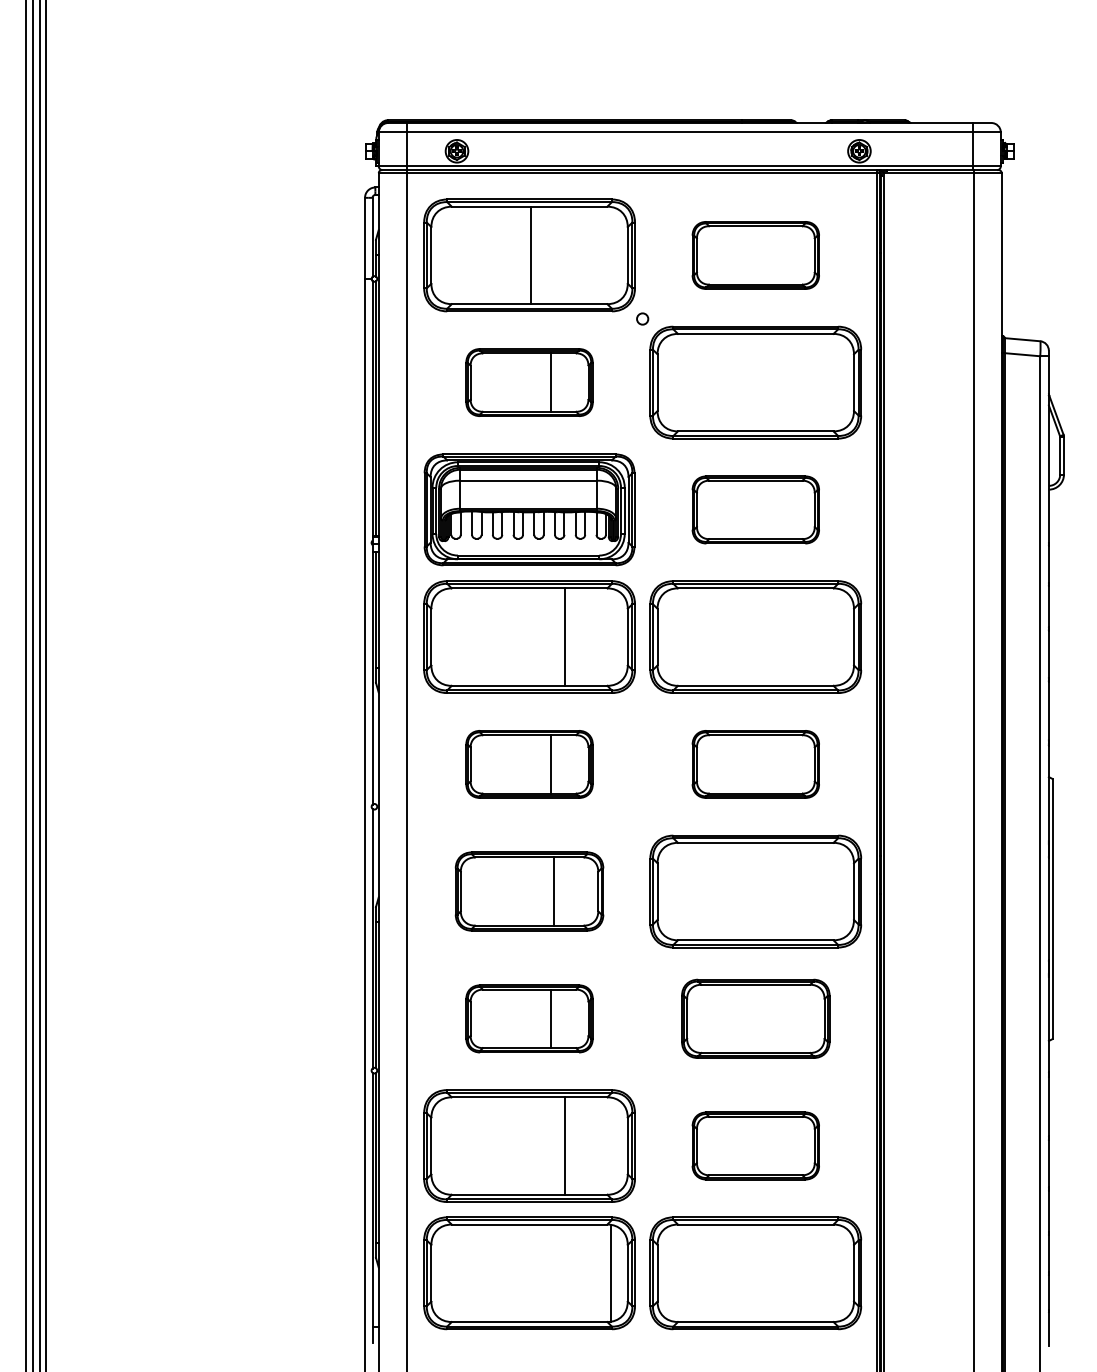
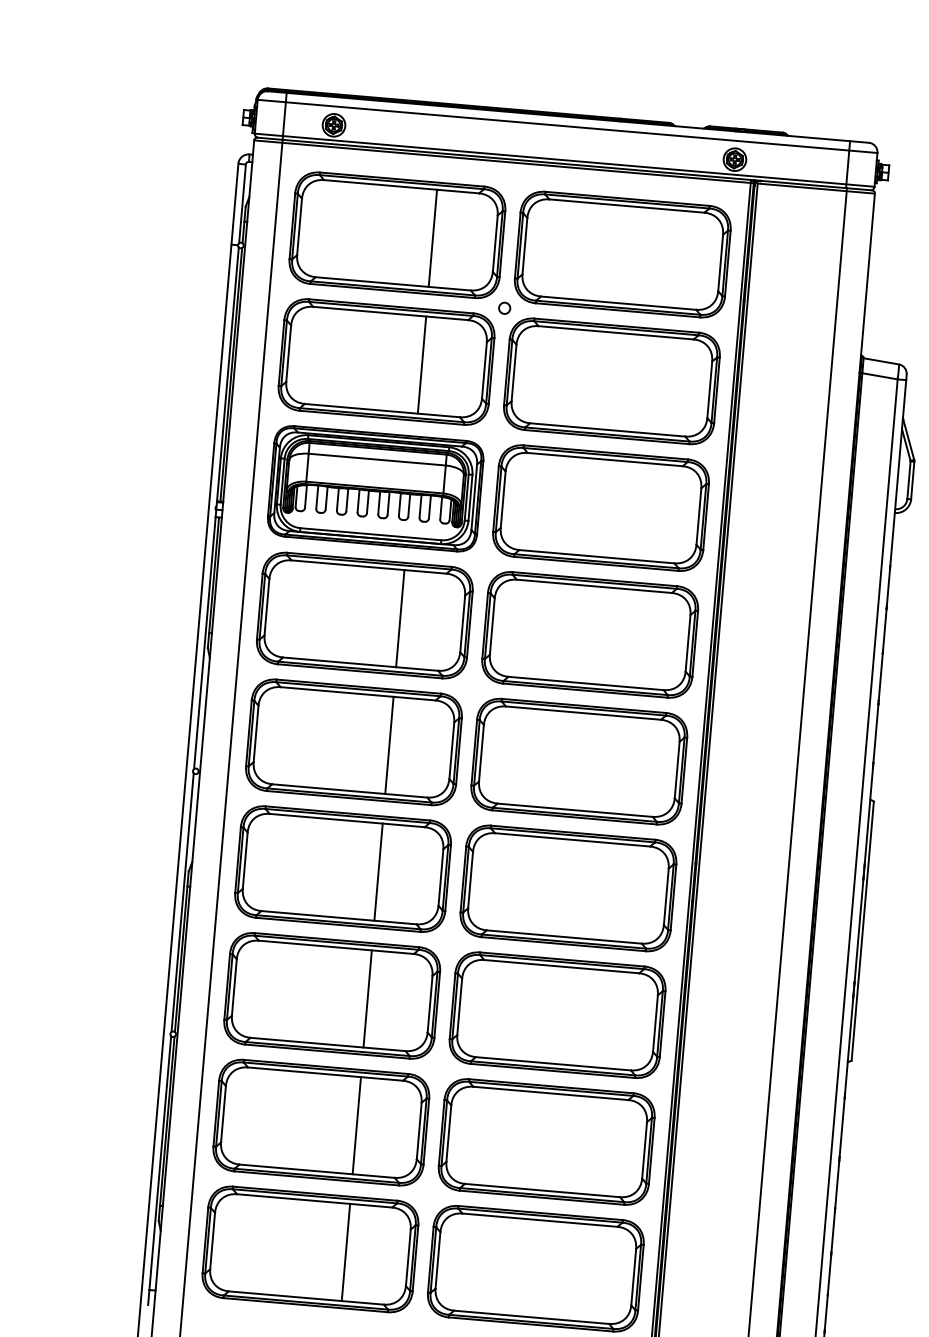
line: (531, 255) -> (433, 238), moved
part: (755, 255) -> (622, 254), size x1.67
part: (529, 382) -> (386, 361), size x1.67
part: (755, 509) -> (600, 507), size x1.67
part: (529, 764) -> (353, 742), size x1.67
part: (755, 764) -> (579, 761), size x1.67
part: (529, 891) -> (343, 869), size x1.43
part: (529, 1018) -> (332, 995), size x1.67
part: (755, 1018) -> (557, 1014), size x1.43
part: (755, 1145) -> (546, 1141), size x1.67
line: (611, 1273) -> (346, 1252), moved

